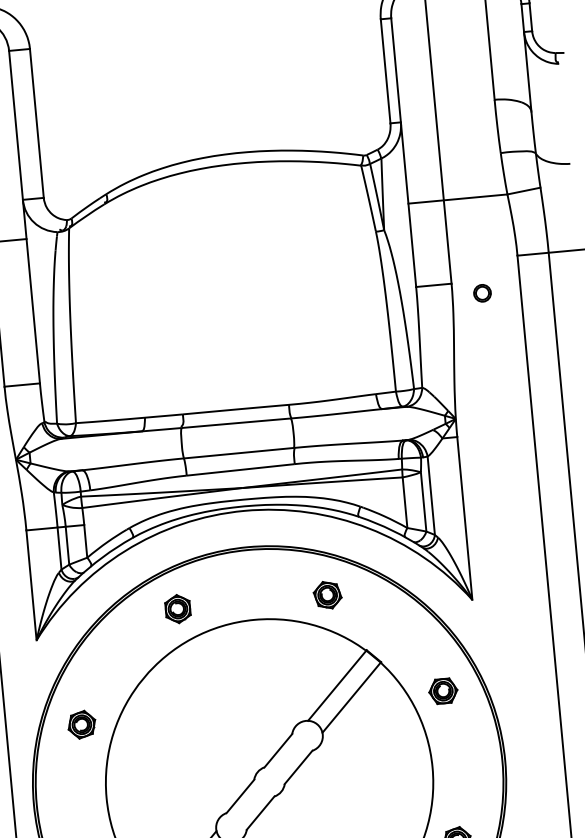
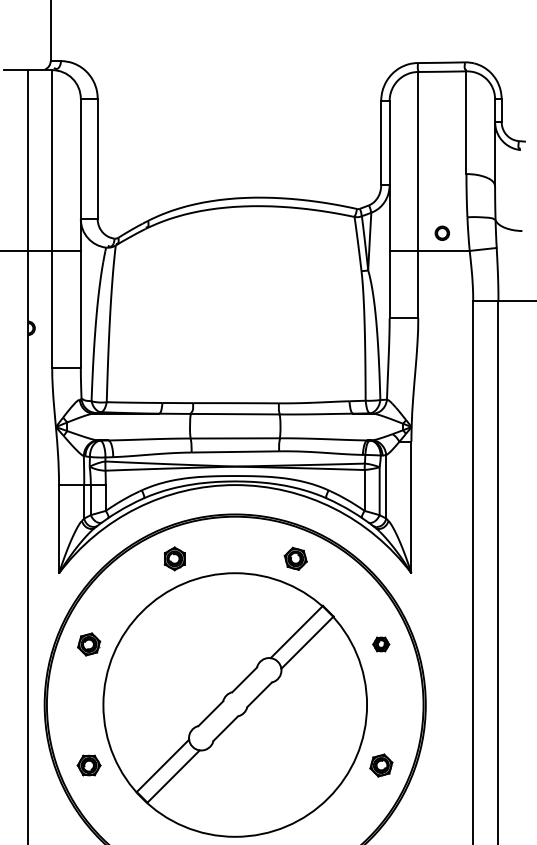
part: (481, 292) -> (441, 232), moved
part: (442, 691) -> (380, 644), size x0.7

